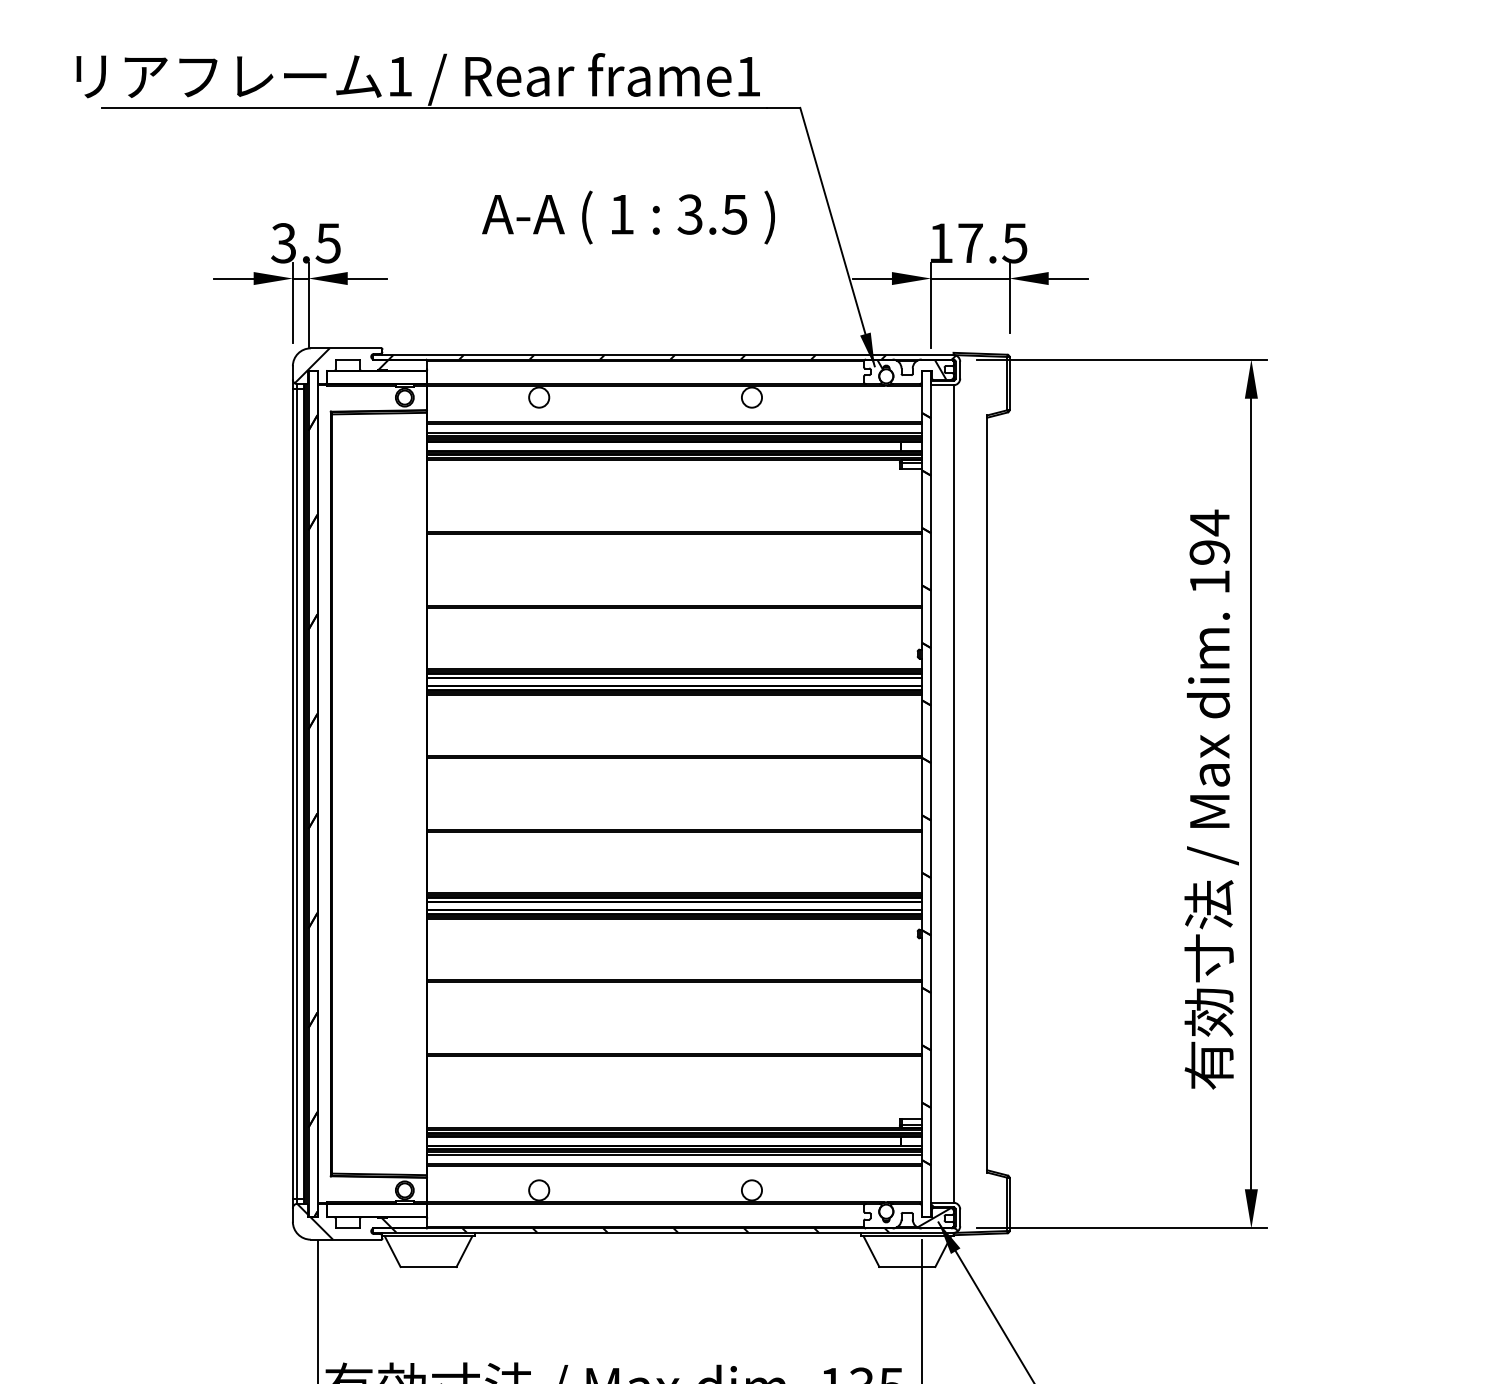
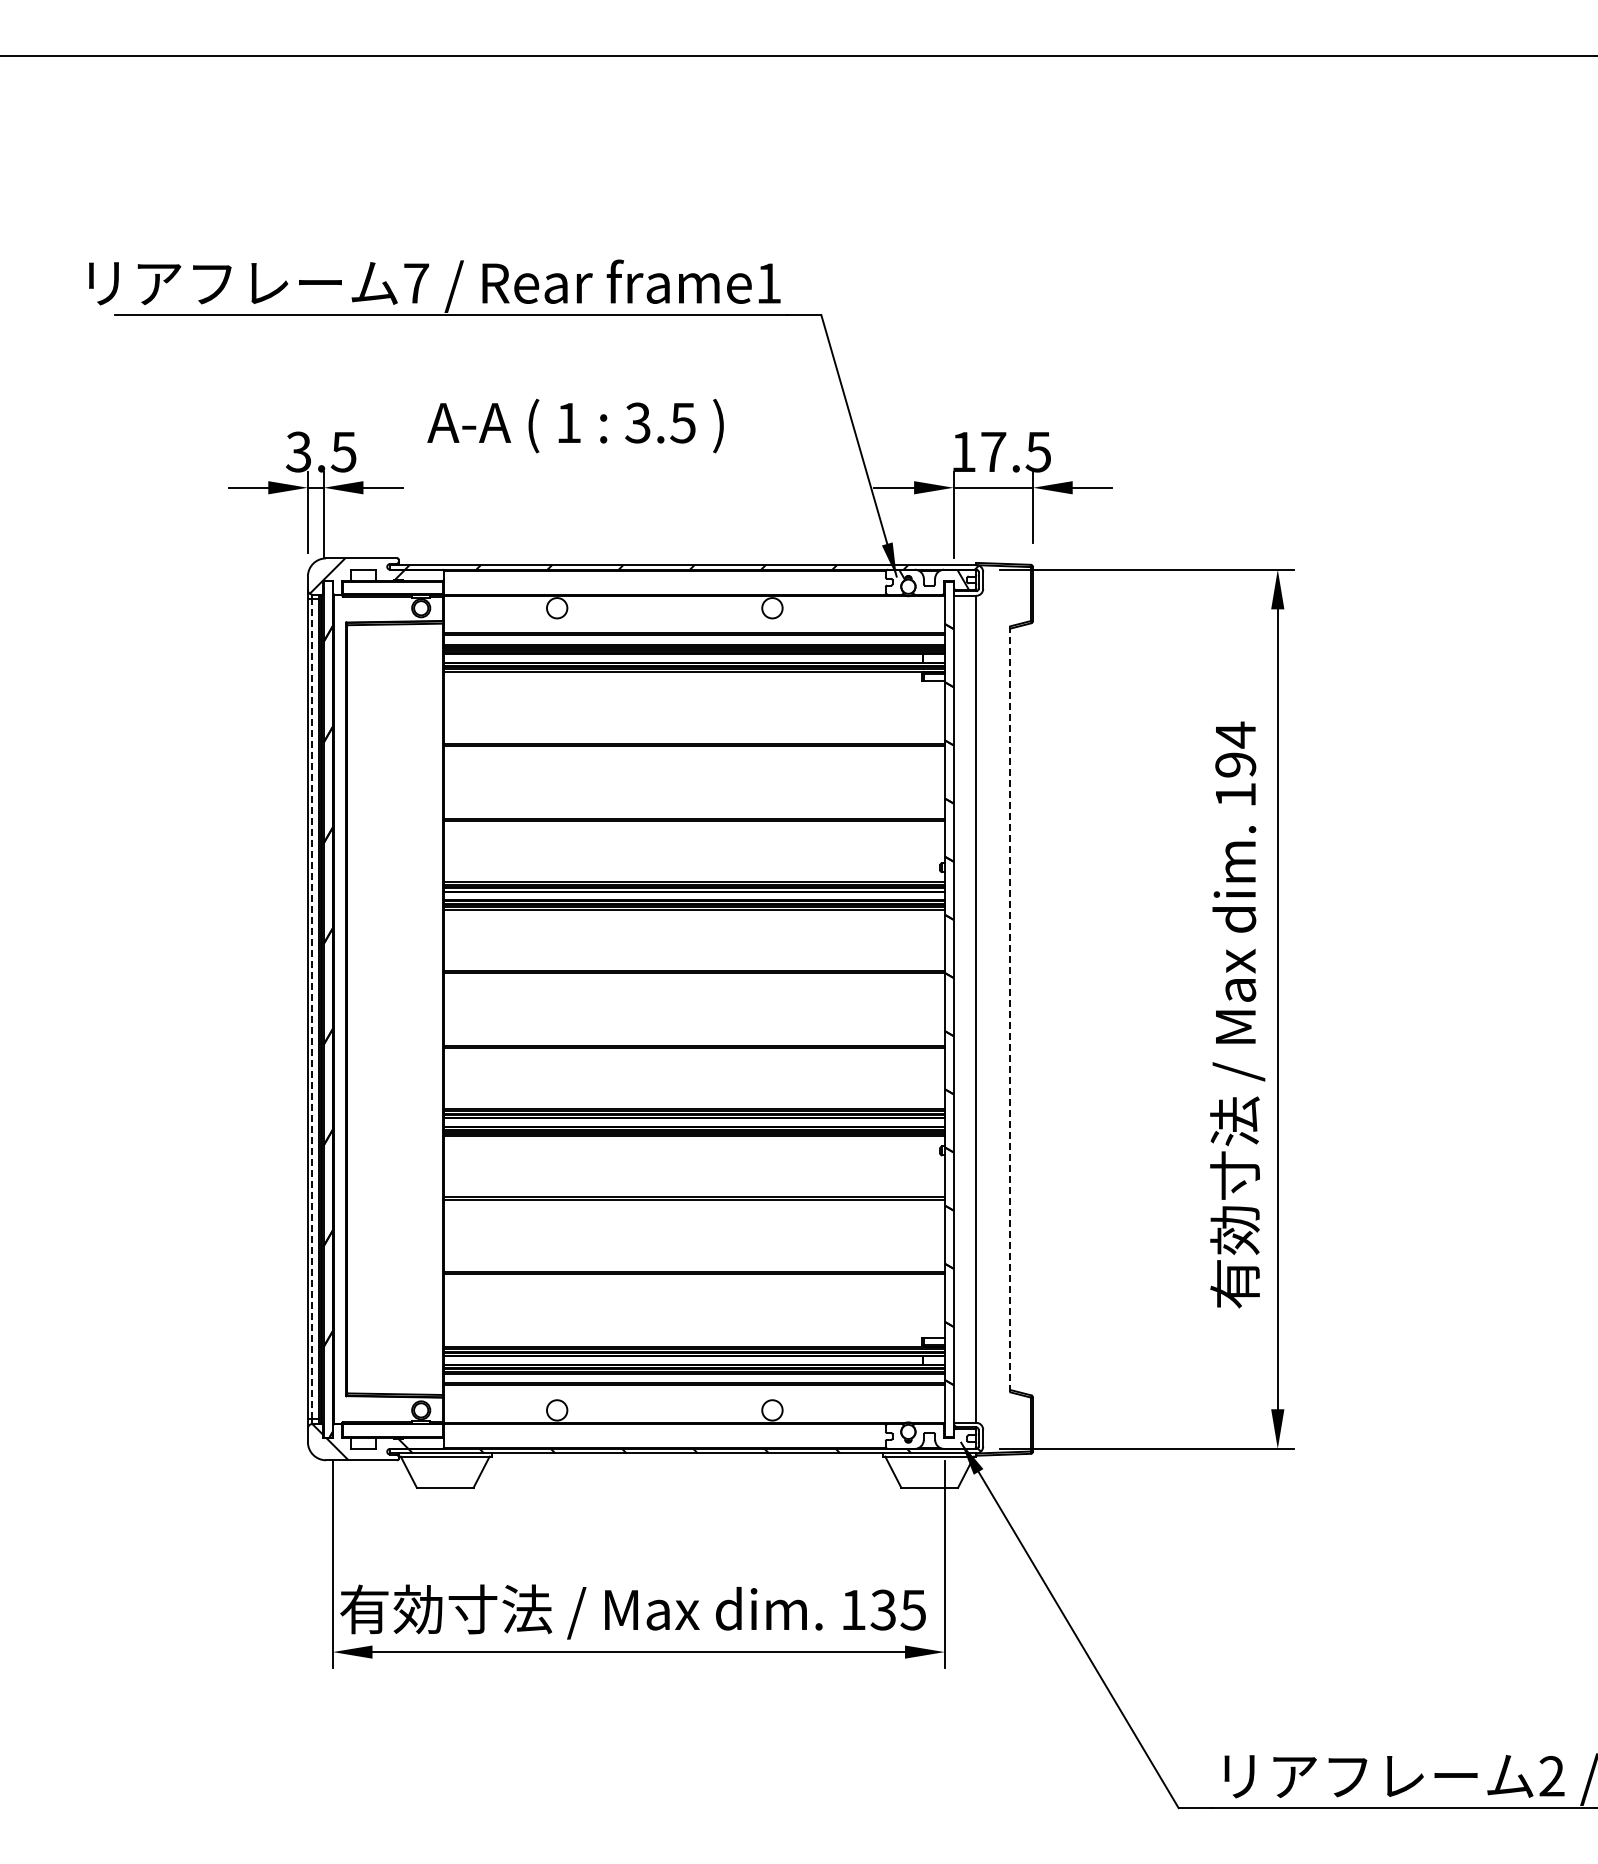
text: (400, 76) -> (416, 283), 1 -> 7
text: (628, 217) -> (575, 425), moved
line: (297, 793) -> (312, 1008), solid -> dashed
line: (987, 794) -> (1010, 1009), solid -> dashed
hatch: (933, 1217) -> (956, 1437), removed

